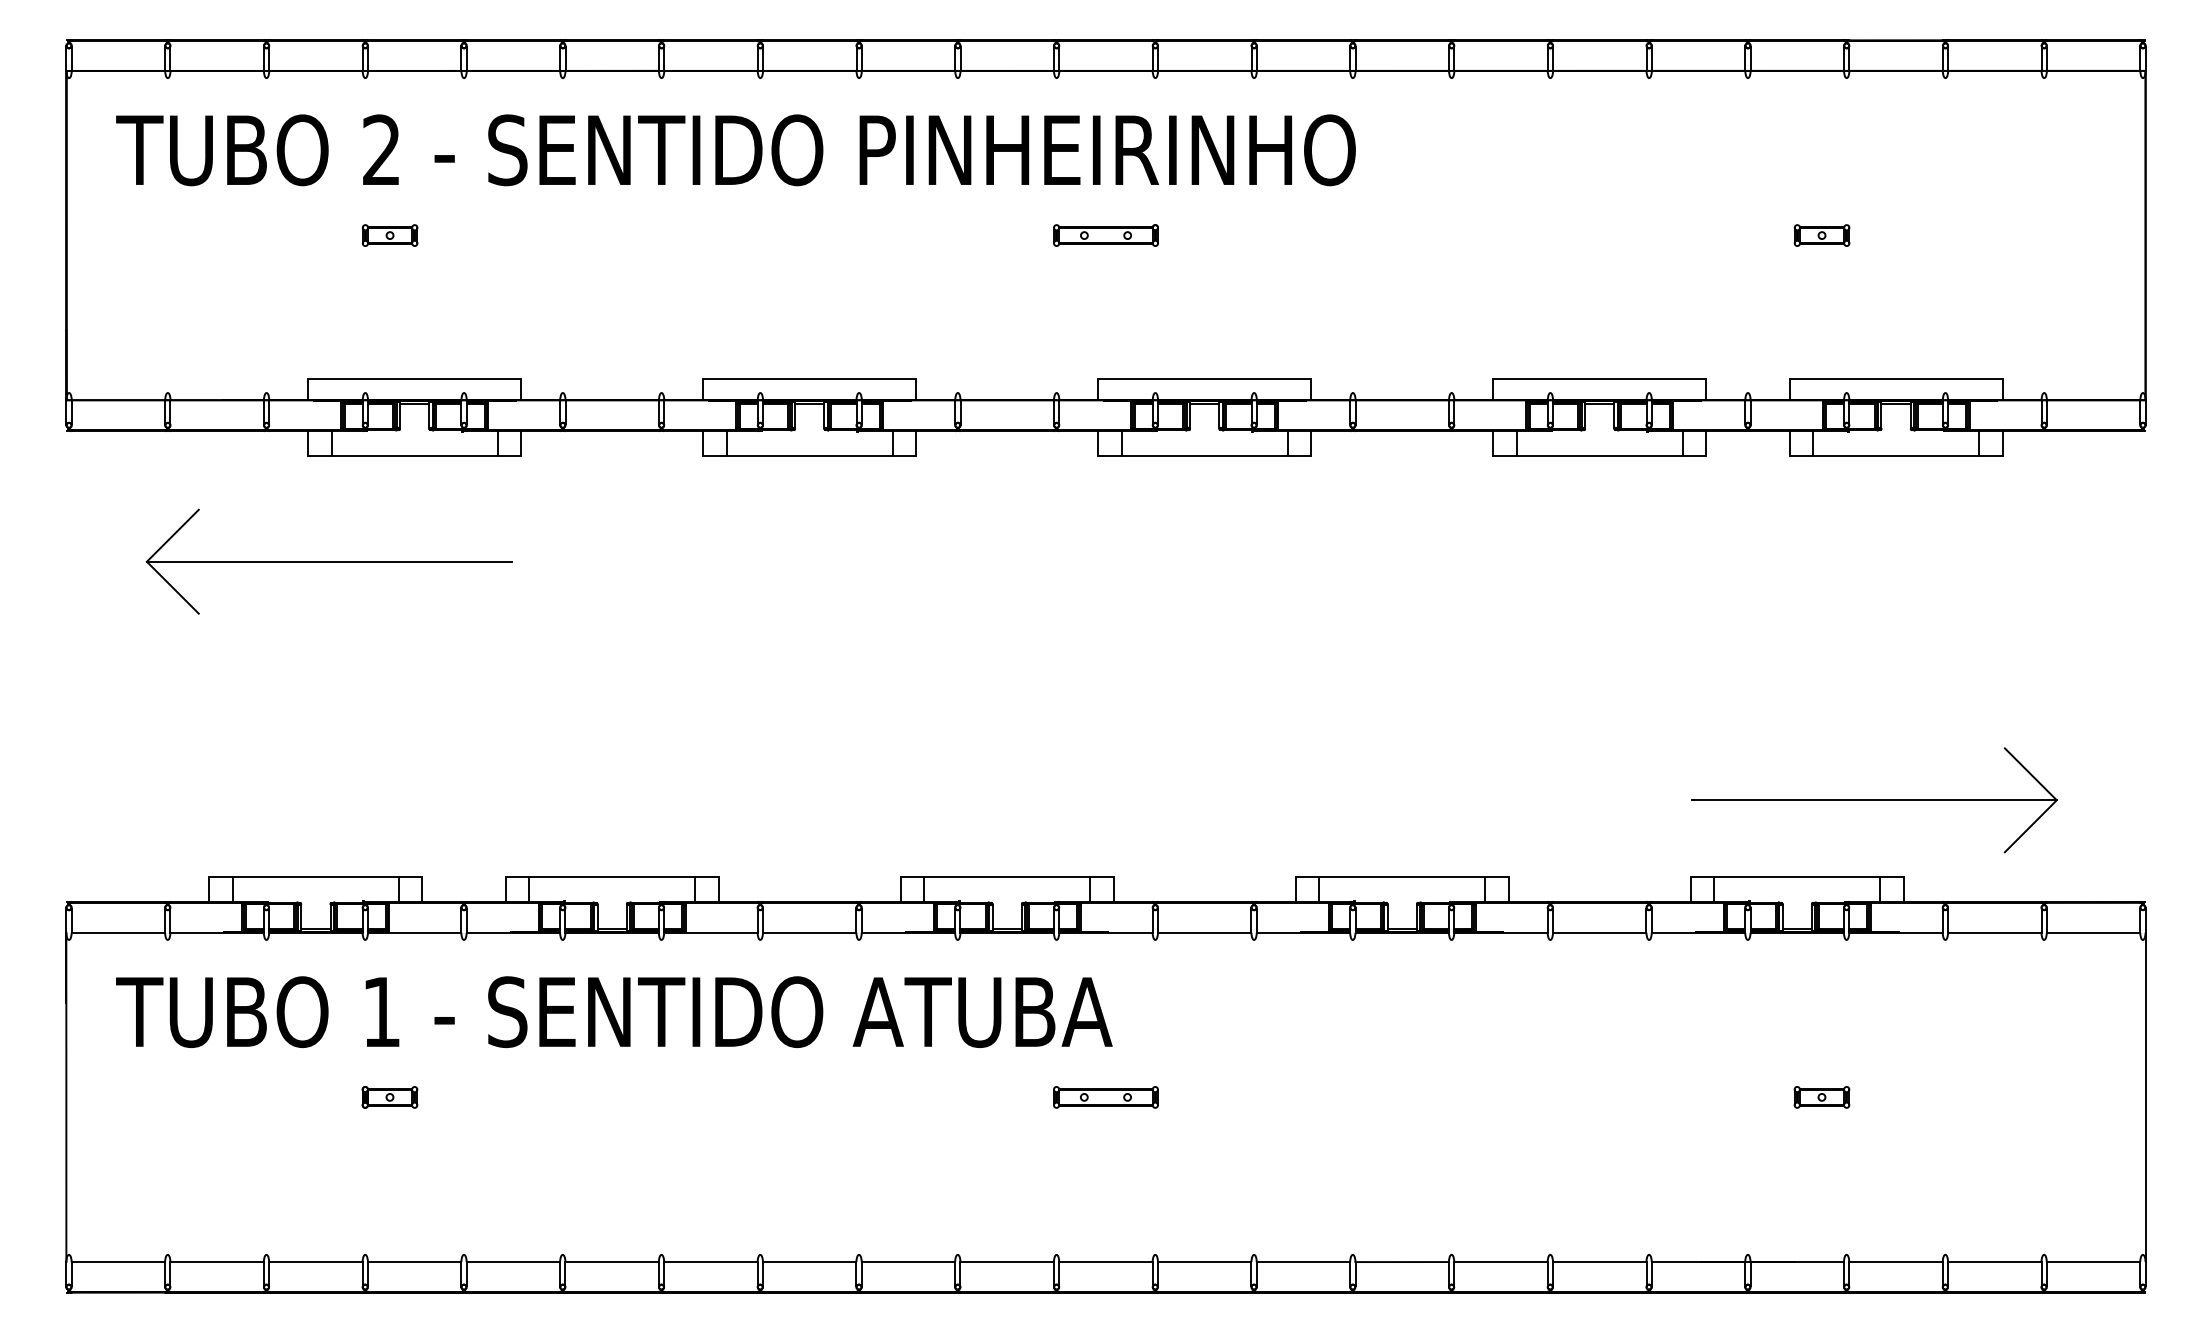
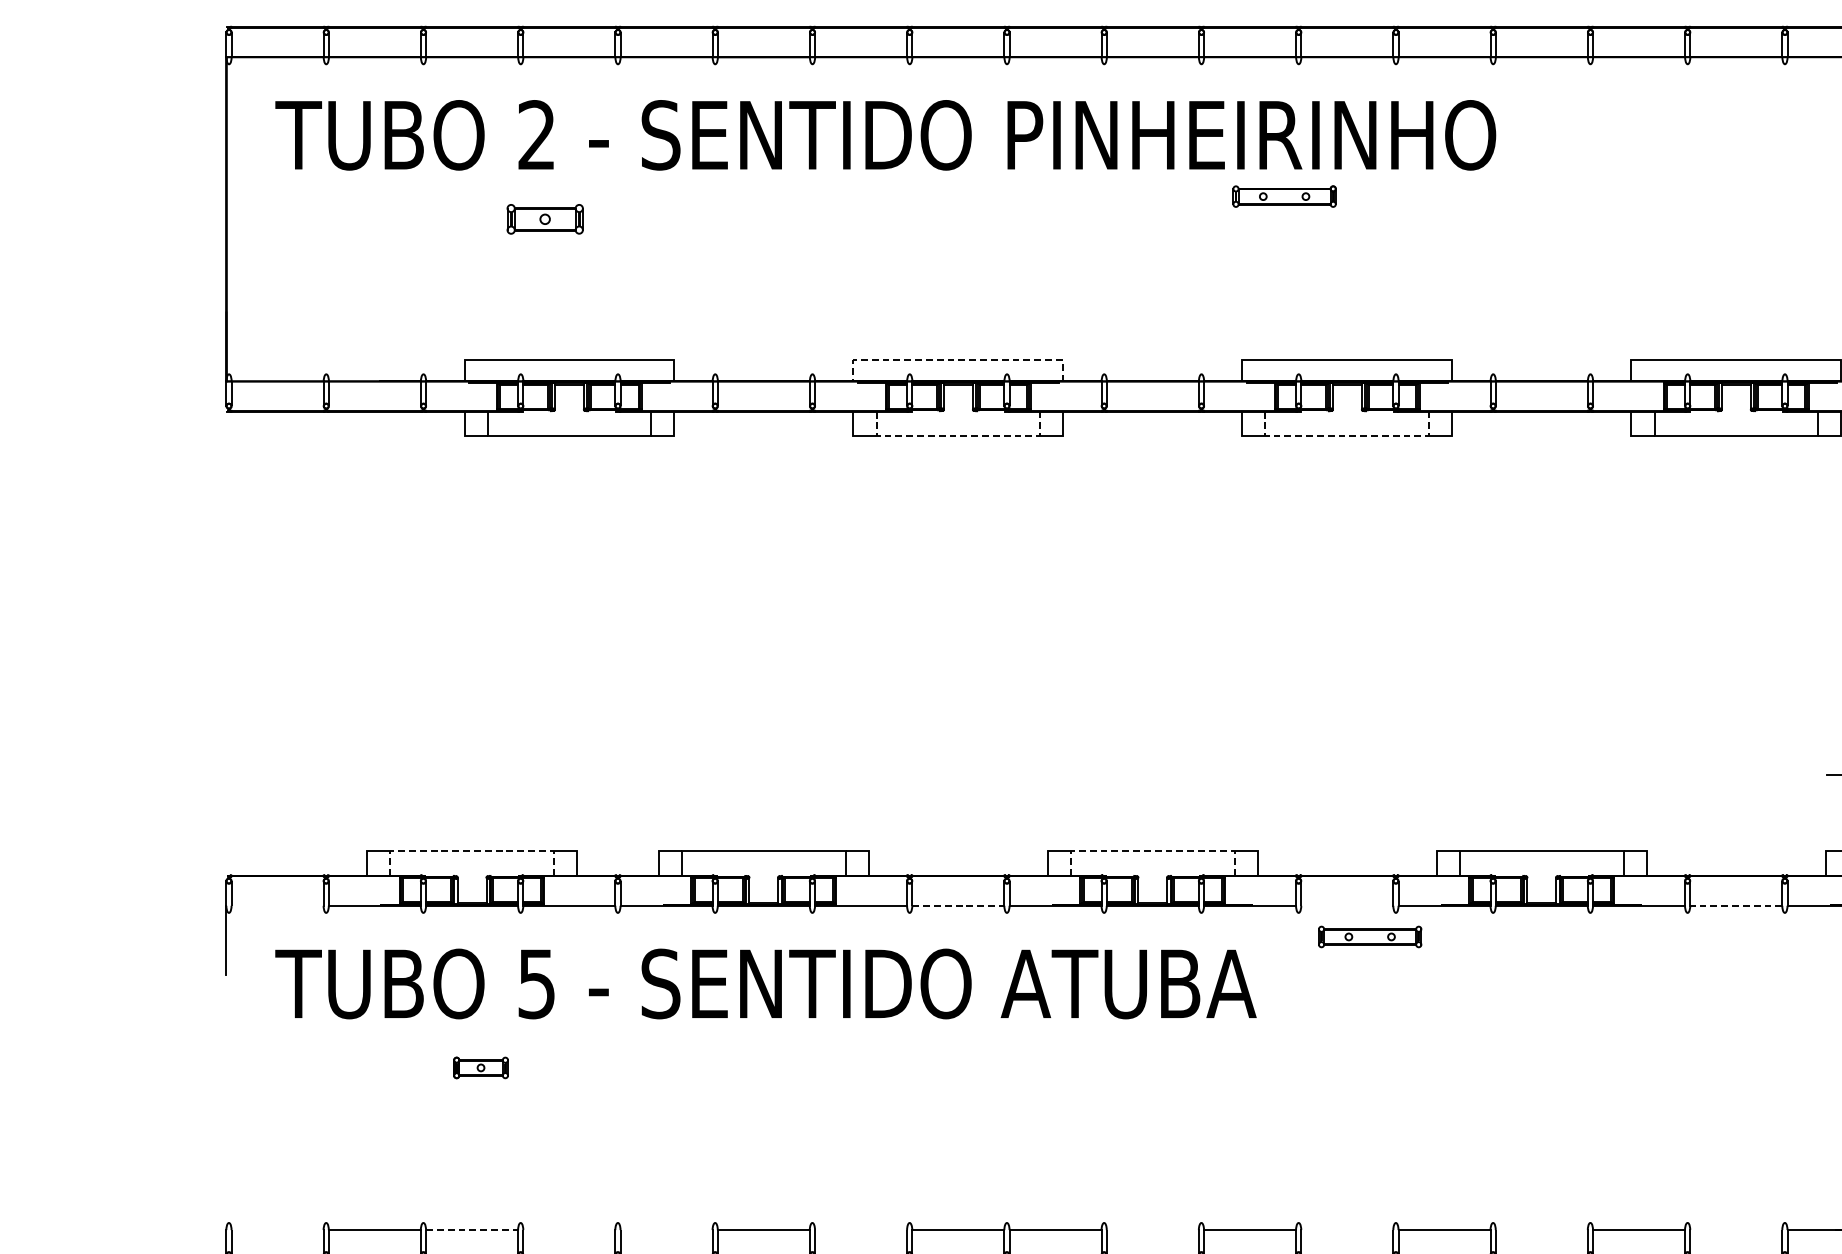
part: (389, 235) -> (544, 219), size x1.4
part: (1105, 235) -> (1284, 196), moved
line: (809, 378) -> (958, 360), solid -> dashed
line: (809, 455) -> (958, 435), solid -> dashed
line: (1204, 455) -> (1347, 435), solid -> dashed
part: (328, 561) -> (484, 540), removed
line: (316, 877) -> (472, 851), solid -> dashed
line: (1007, 877) -> (1153, 851), solid -> dashed
line: (118, 932) -> (277, 905), removed
line: (809, 932) -> (958, 905), solid -> dashed
line: (1204, 932) -> (1347, 905), removed
line: (1599, 932) -> (1736, 905), solid -> dashed
text: (381, 1012) -> (536, 984), 1 -> 5
line: (66, 1097) -> (226, 1068), removed
part: (389, 1097) -> (480, 1068), moved
part: (1105, 1097) -> (1369, 937), moved
line: (118, 1262) -> (277, 1230), removed
line: (315, 1262) -> (471, 1230), solid -> dashed
line: (414, 1262) -> (569, 1230), removed
line: (513, 1262) -> (666, 1230), removed
line: (710, 1262) -> (860, 1230), removed
line: (1006, 1262) -> (1152, 1230), removed
line: (1204, 1262) -> (1347, 1230), removed
line: (1401, 1262) -> (1541, 1230), removed
line: (1599, 1262) -> (1736, 1230), removed

